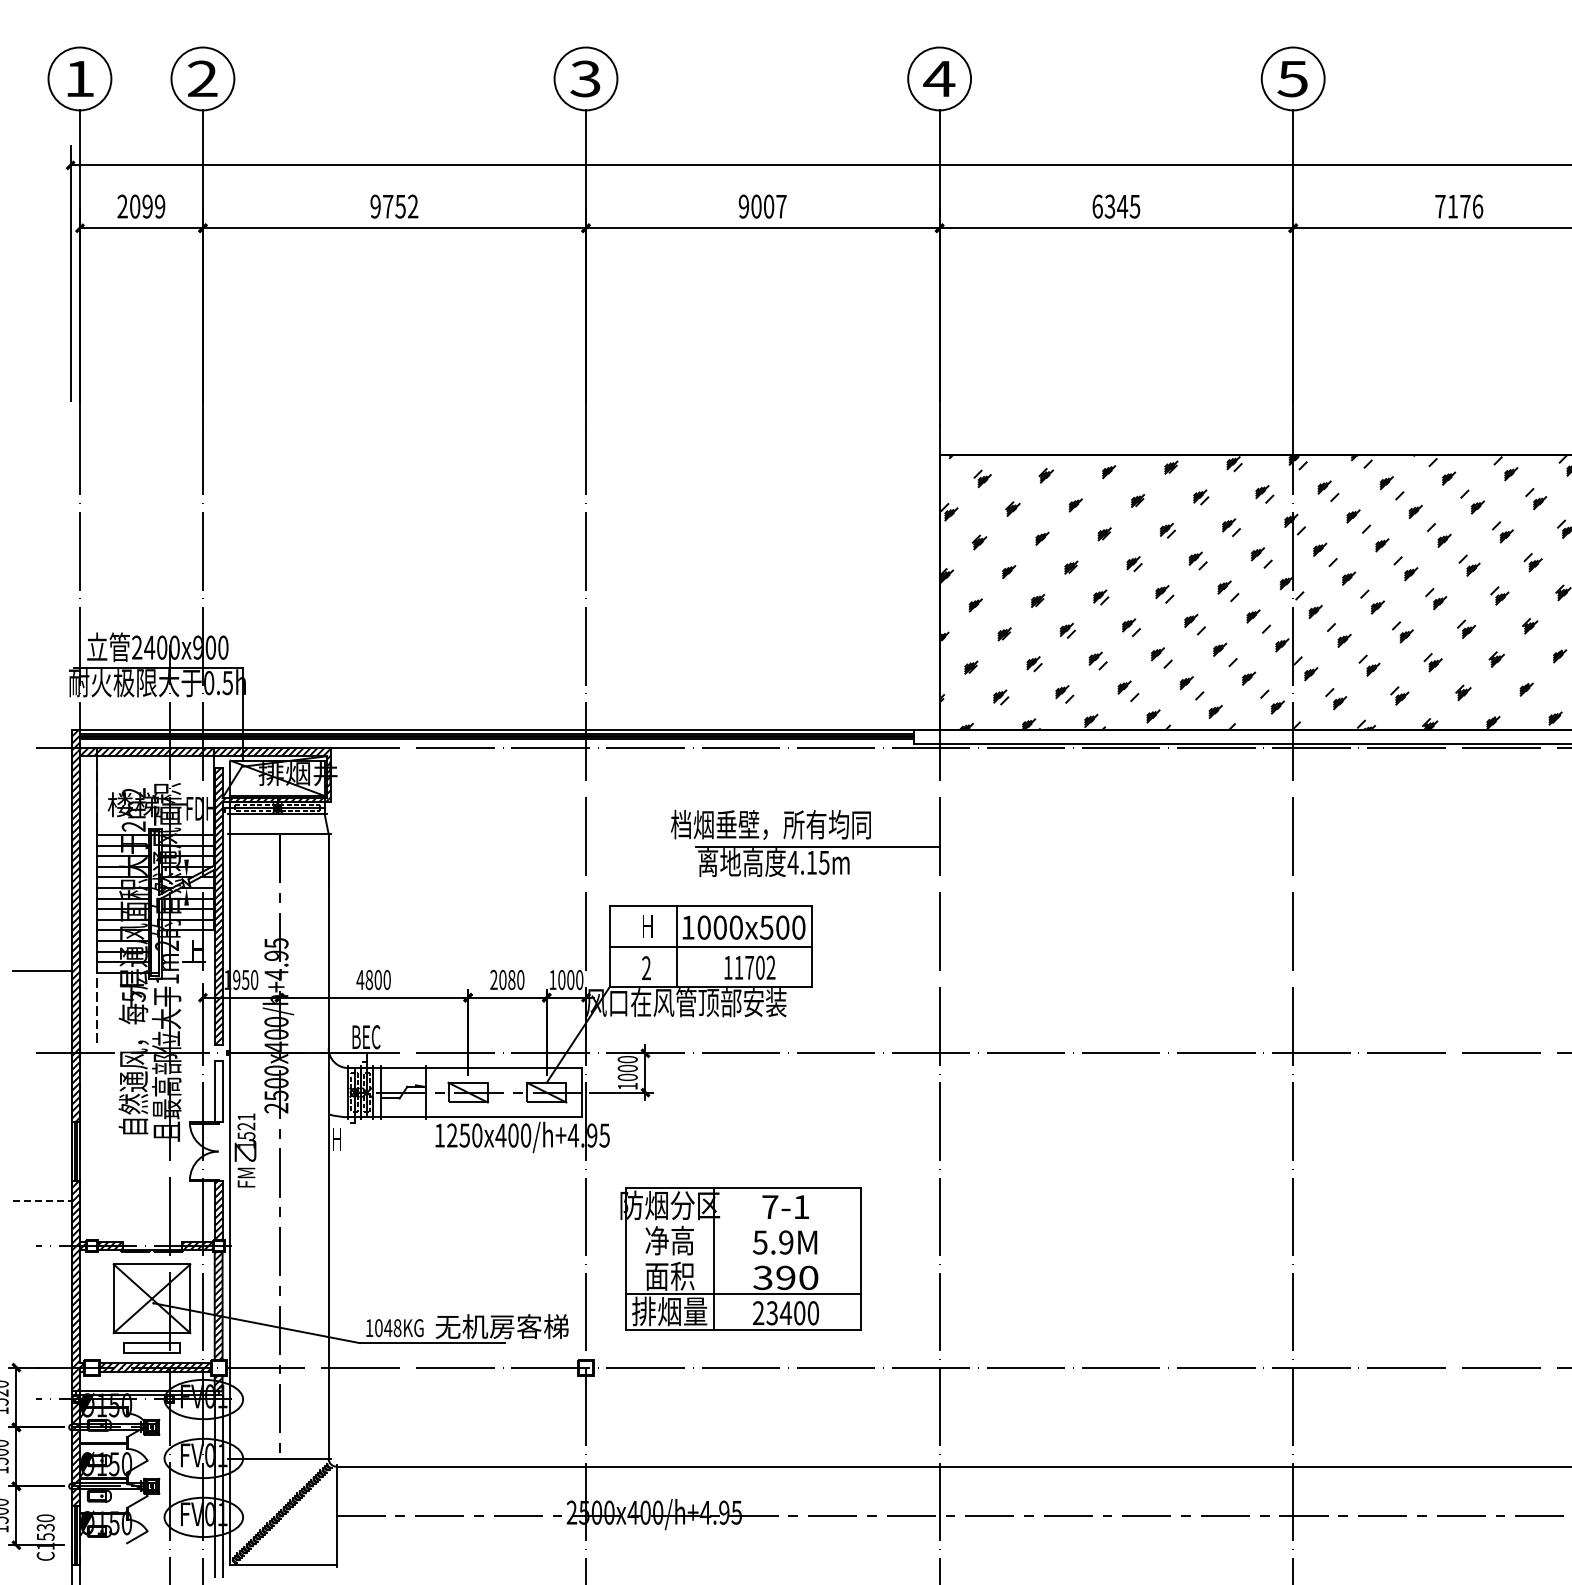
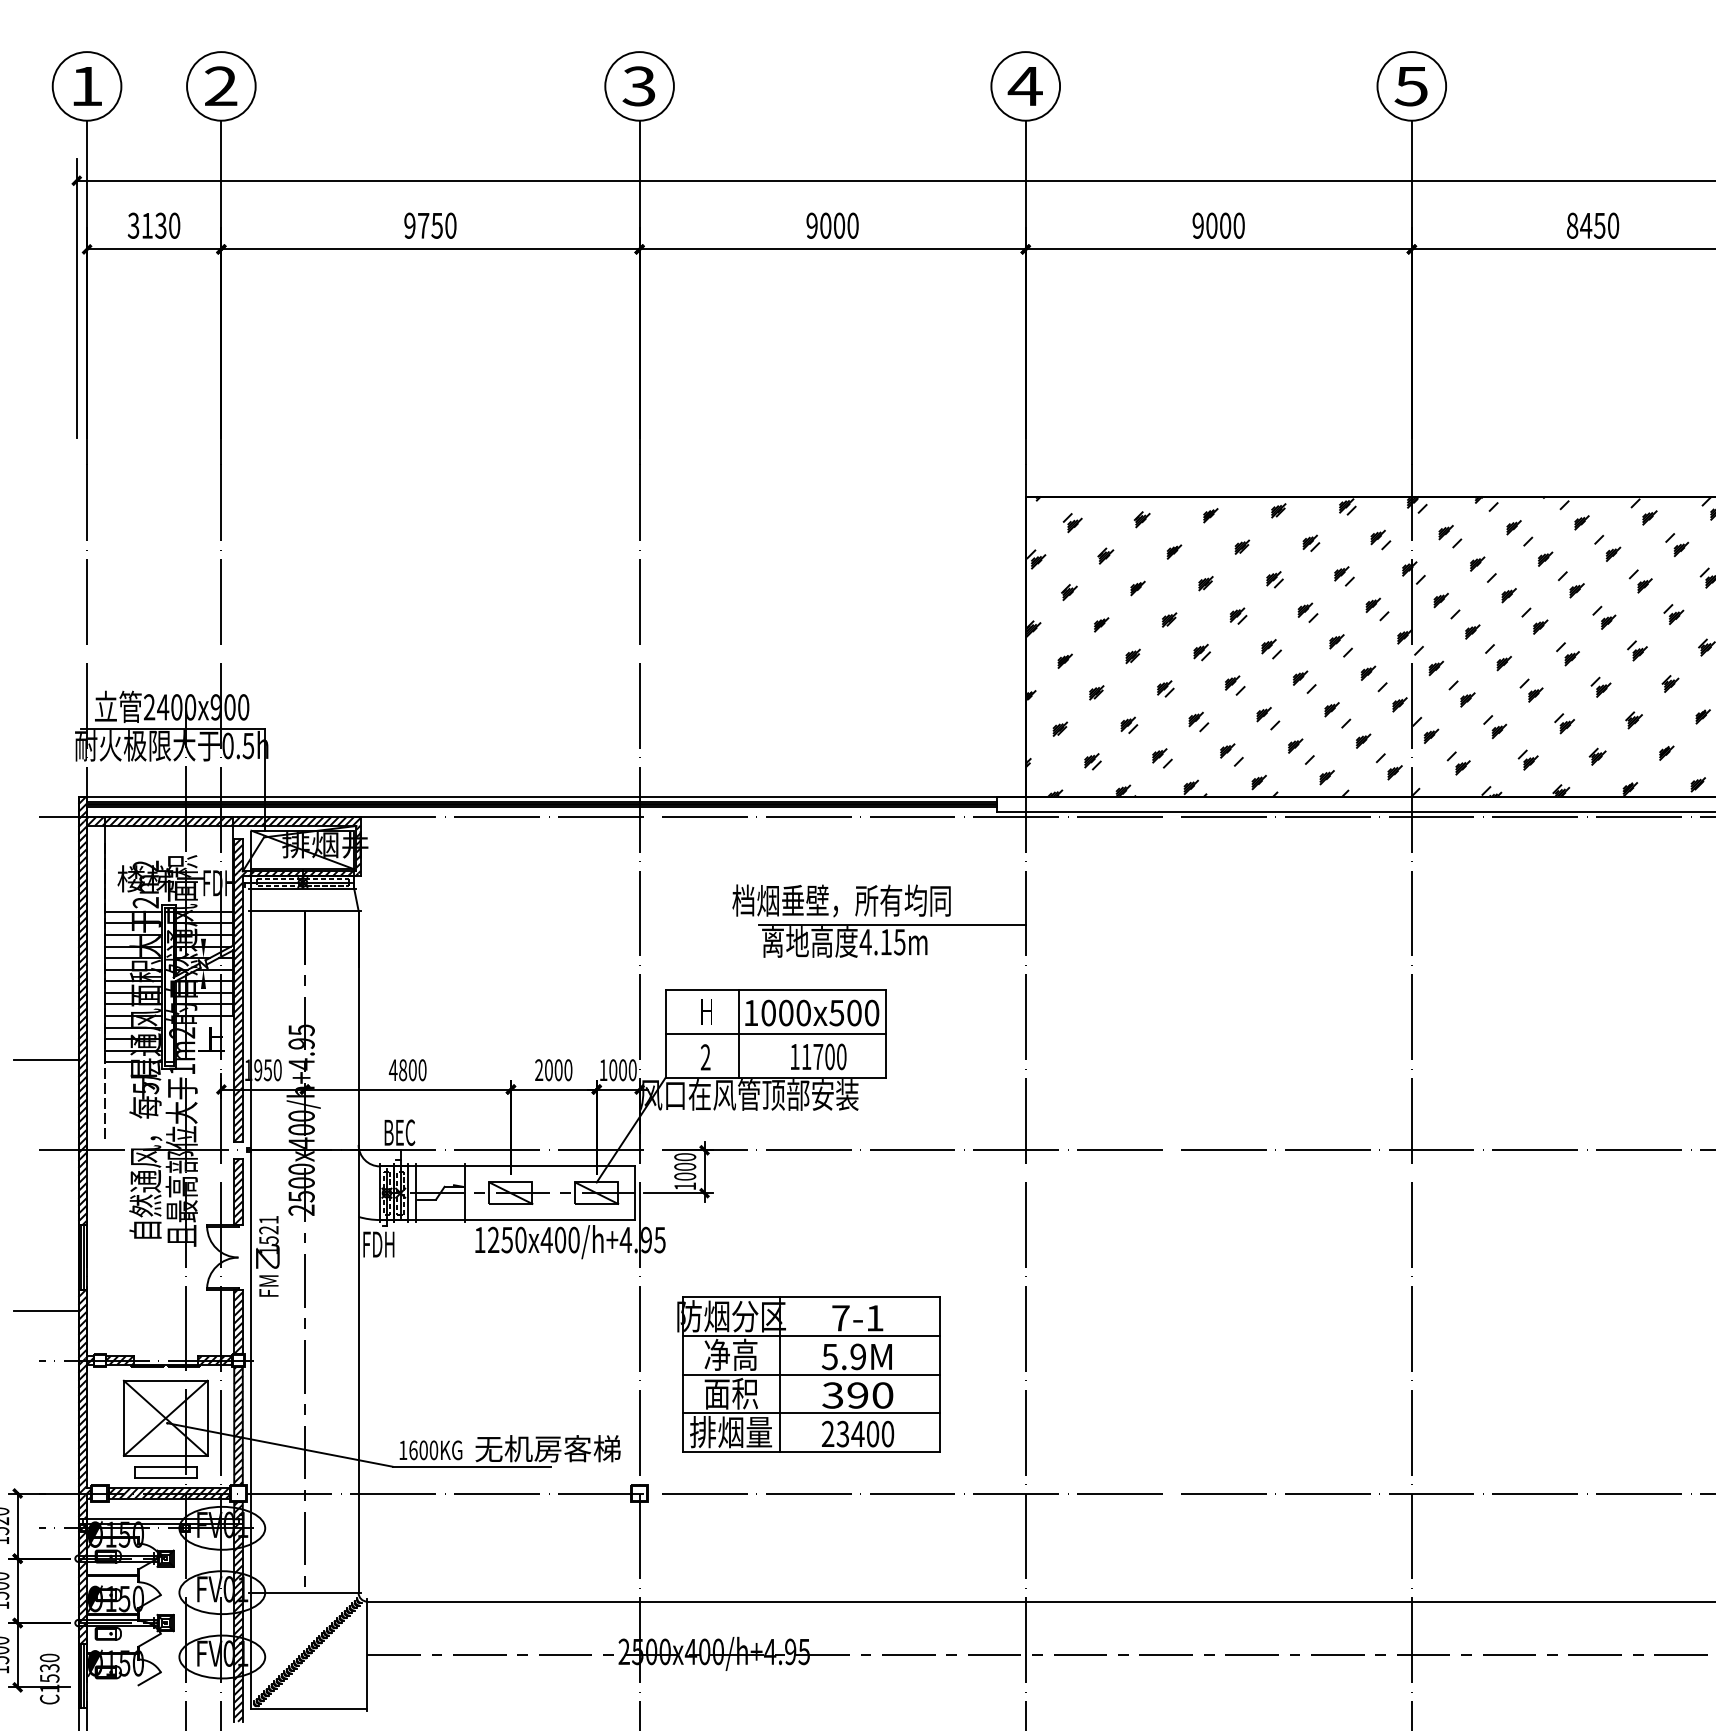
text: (141, 206) -> (154, 225), 2099 -> 3130
text: (413, 206) -> (451, 225), 9752 -> 9750
text: (781, 206) -> (853, 225), 9007 -> 9000
text: (1116, 206) -> (1218, 225), 6345 -> 9000
text: (1459, 206) -> (1593, 225), 7176 -> 8450
text: (770, 967) -> (841, 1056), 11702 -> 11700
text: (511, 979) -> (558, 1069), 2080 -> 2000
hatch: (218, 1091) -> (238, 1191), added
text: (347, 1139) -> (379, 1244), H -> FDH
line: (43, 1200) -> (47, 1310), dashed -> solid
line: (743, 1223) -> (811, 1336), added
line: (743, 1258) -> (811, 1374), added
text: (388, 1328) -> (423, 1450), 1048KG -> 1600KG
hatch: (218, 1485) -> (238, 1622), added

